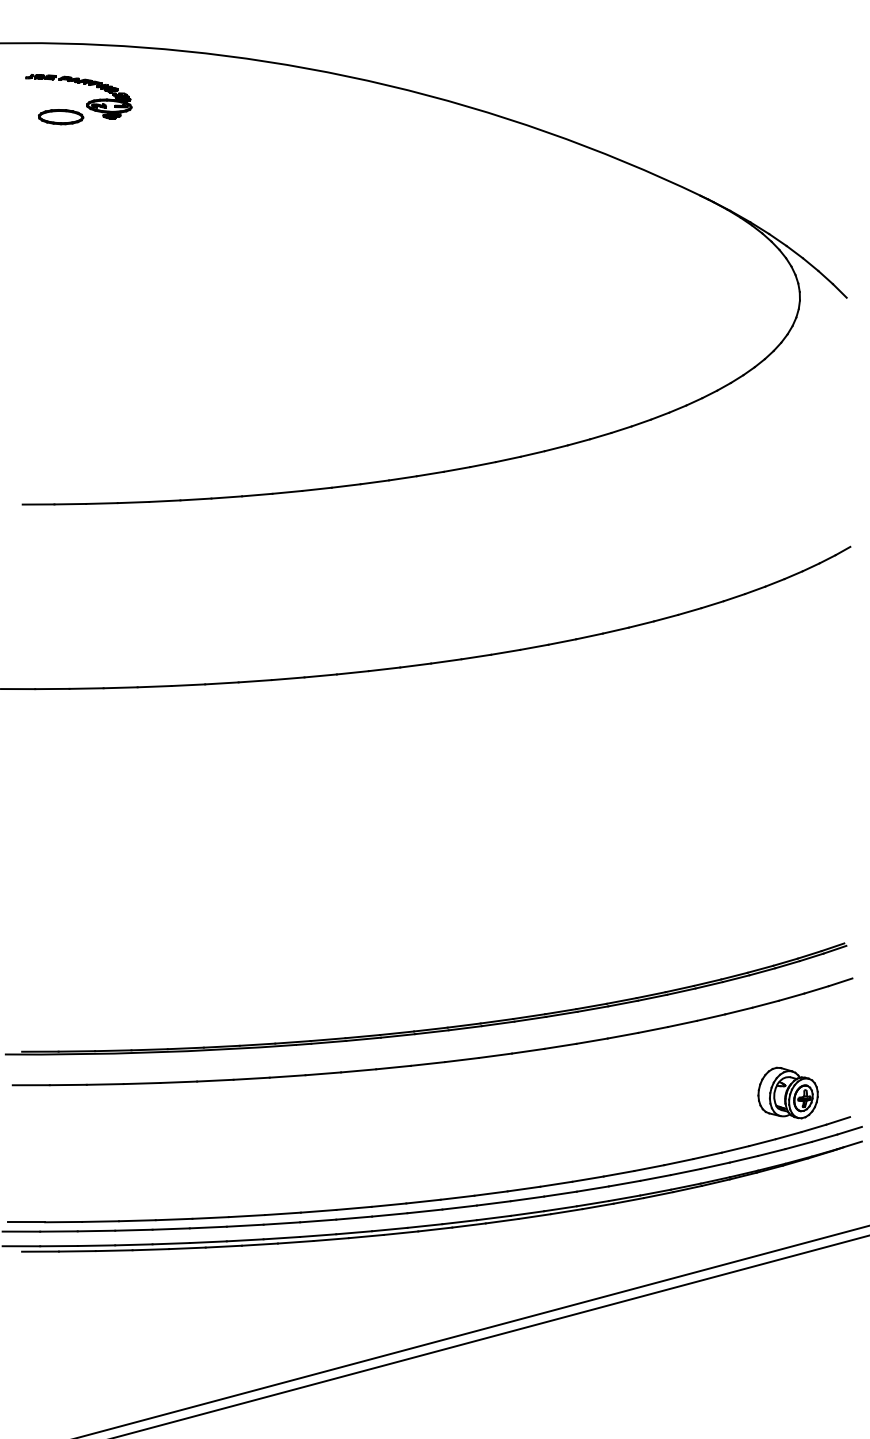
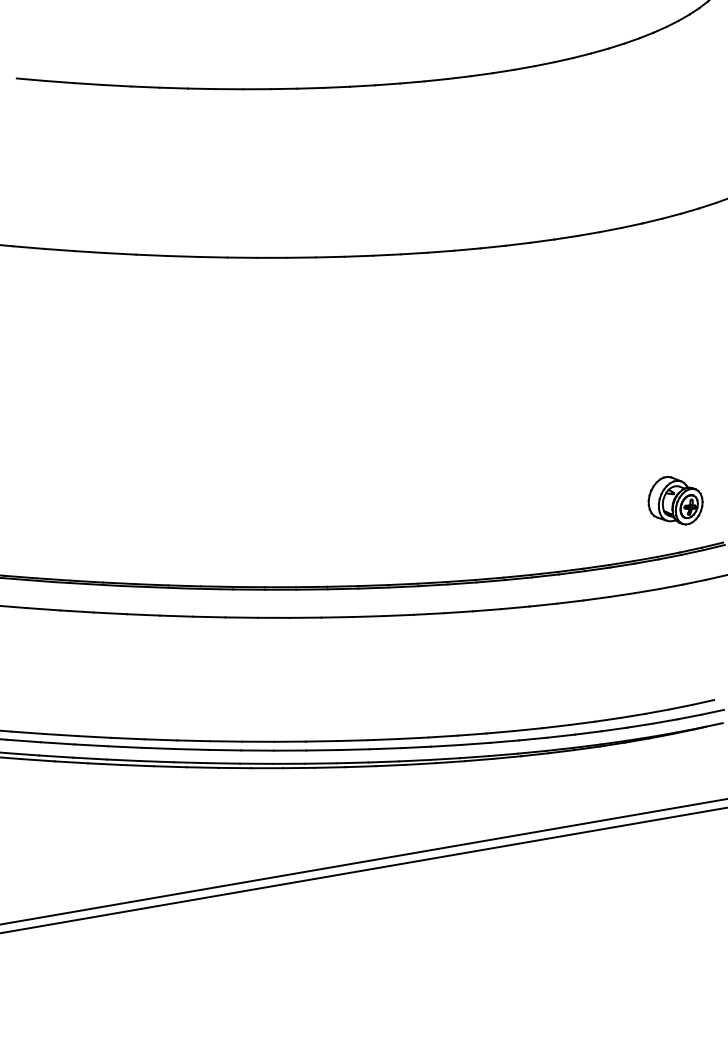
part: (787, 1092) -> (675, 500), moved

